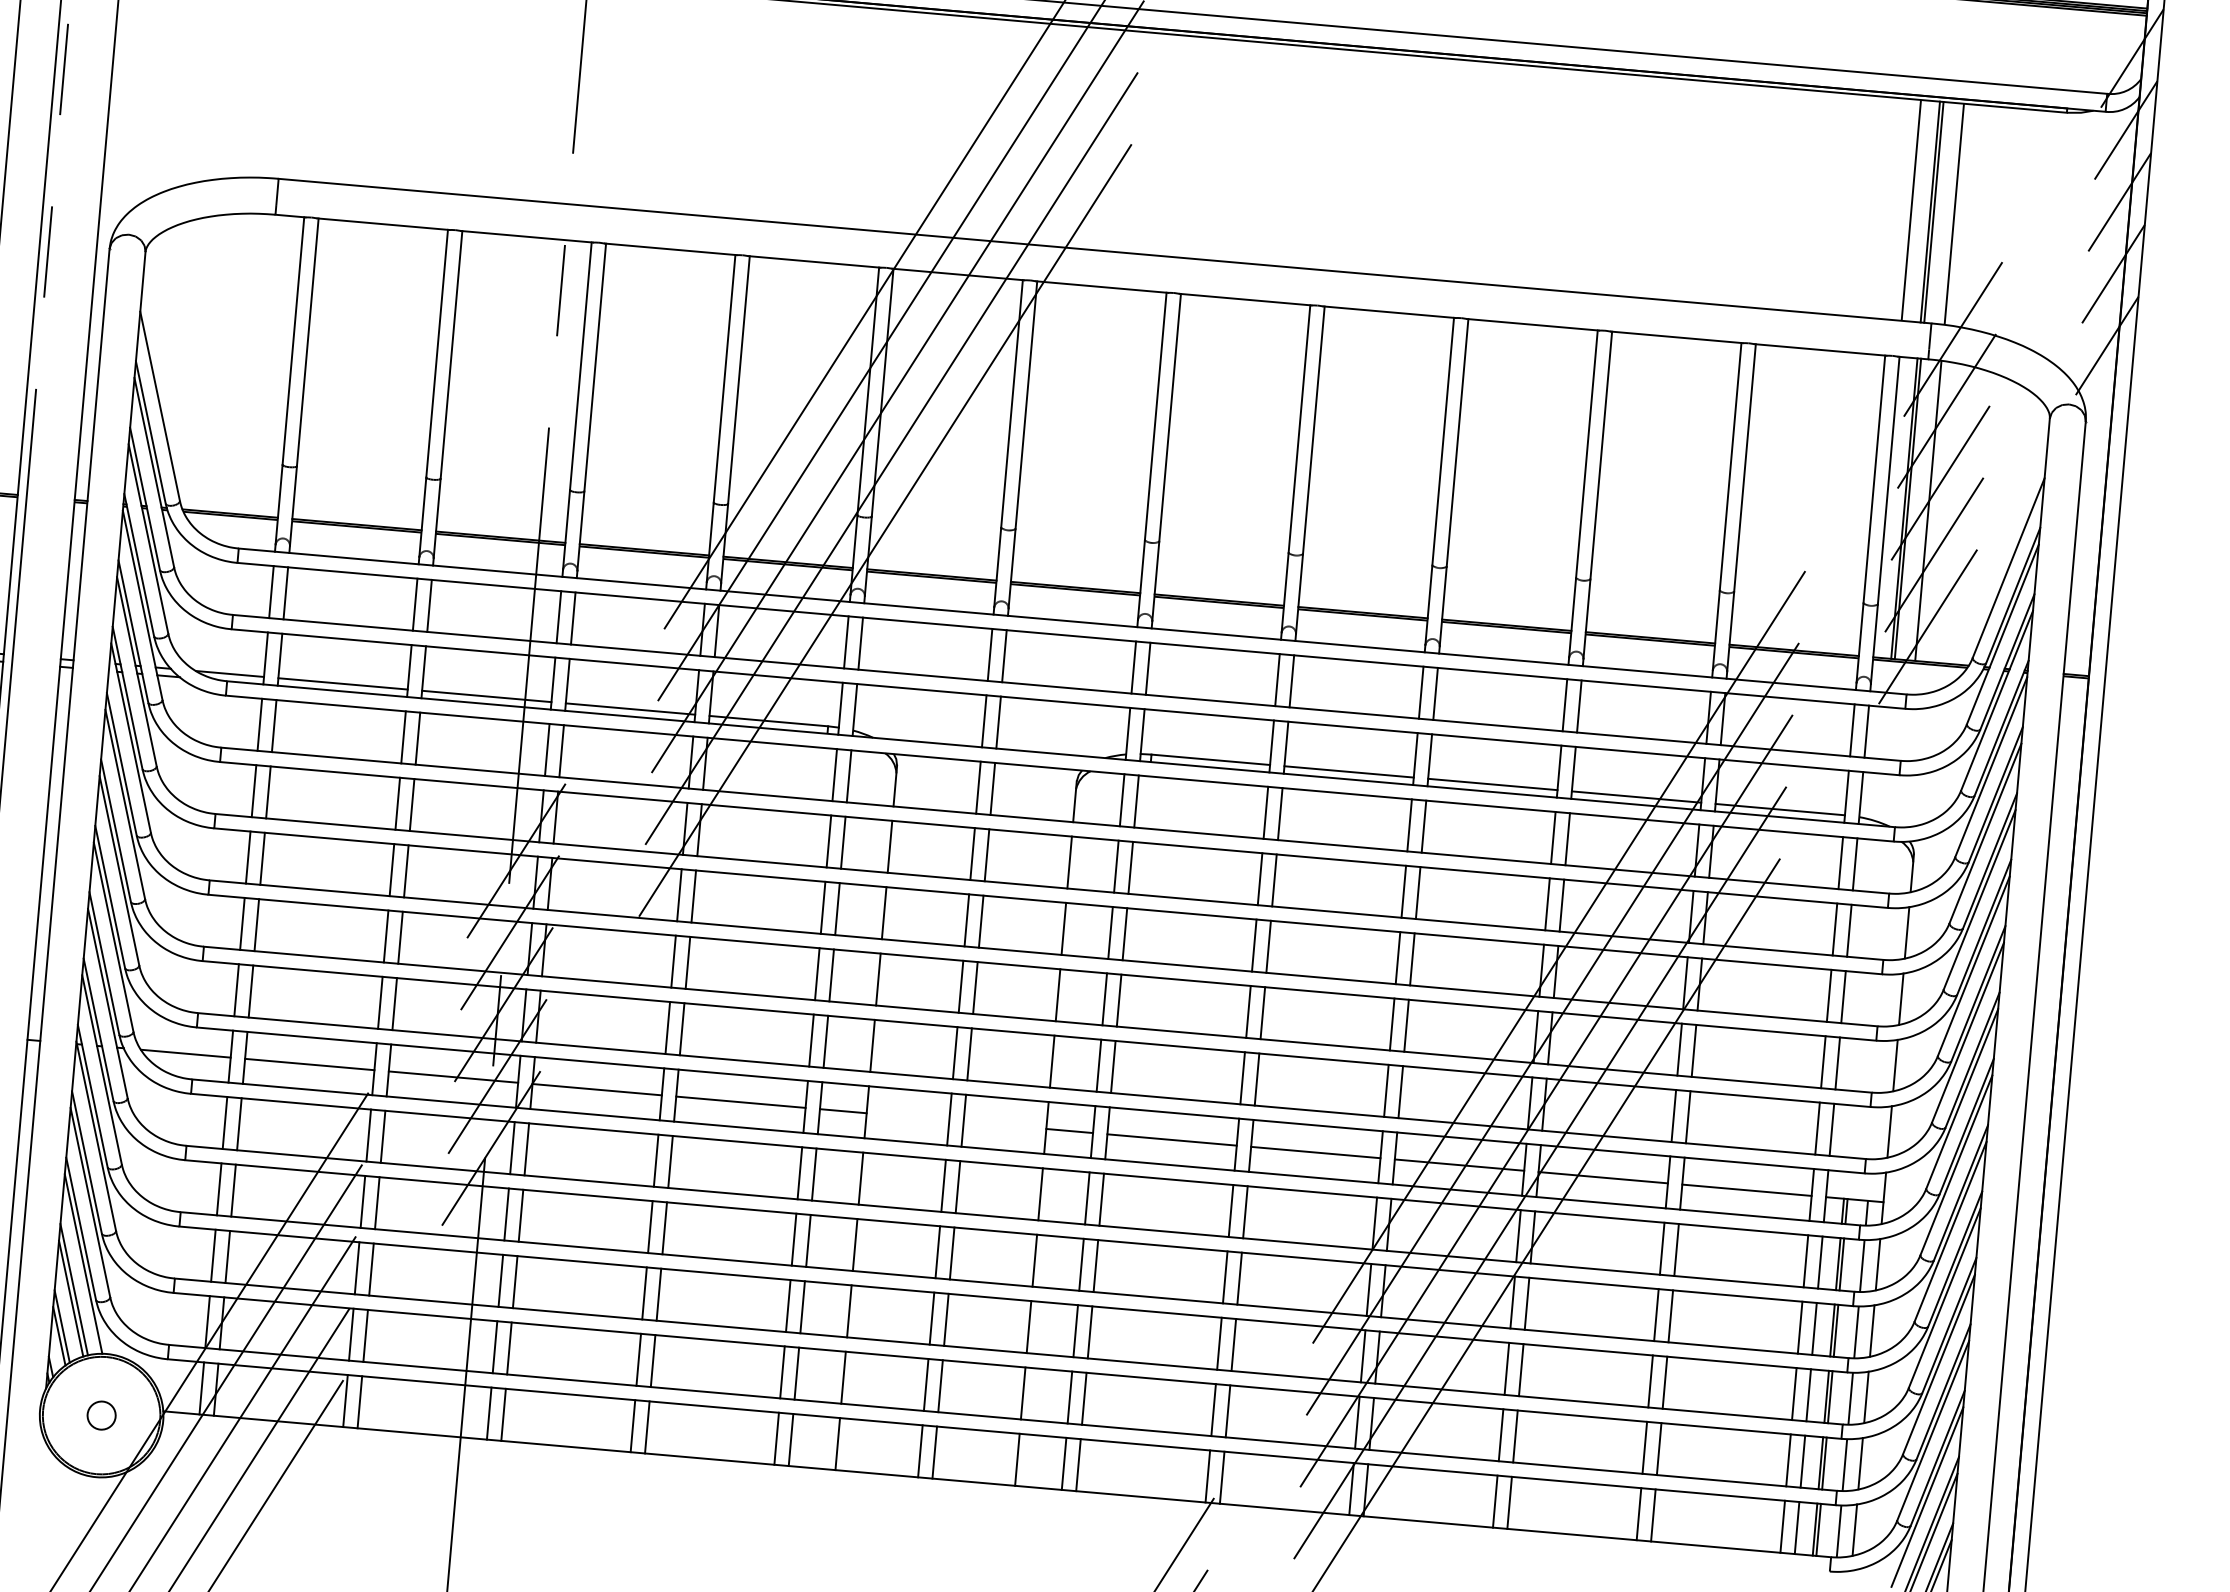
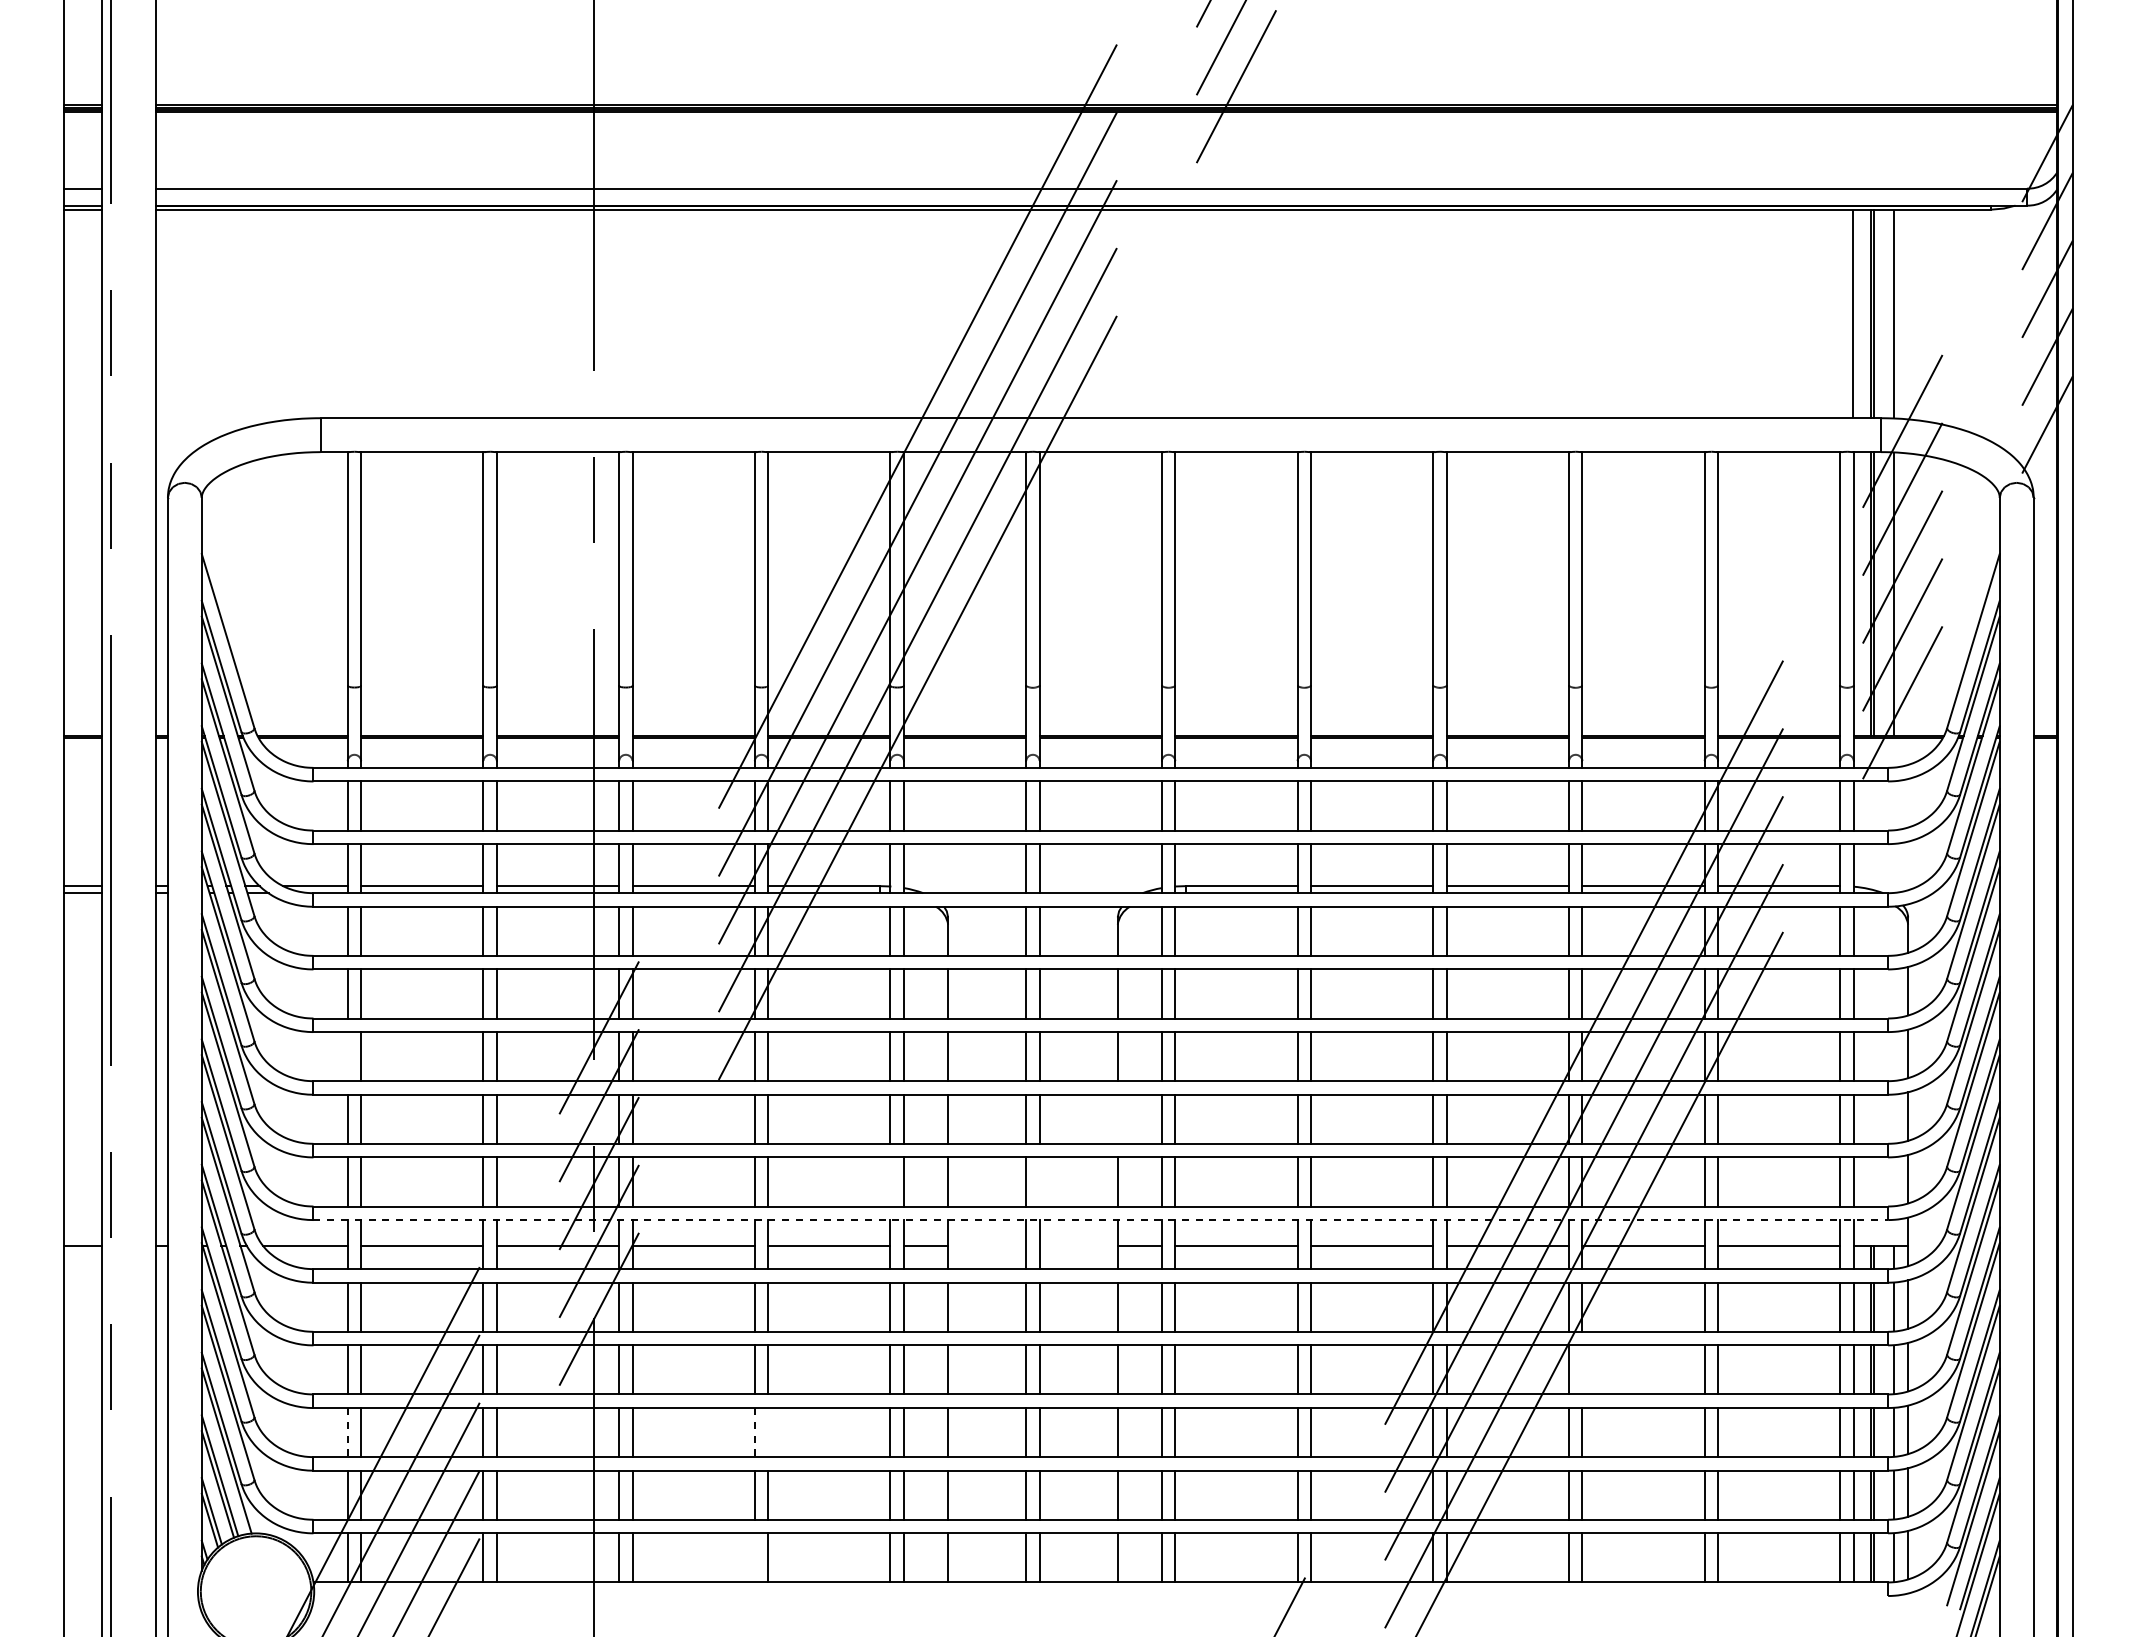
line: (248, 857) -> (347, 1056), removed
line: (1057, 994) -> (1117, 1118), removed
line: (811, 1040) -> (890, 1181), removed
line: (969, 1053) -> (1039, 1181), removed
line: (1031, 1100) -> (1101, 1220), solid -> dashed
line: (213, 1255) -> (347, 1432), solid -> dashed
line: (644, 1293) -> (754, 1432), solid -> dashed
line: (659, 1294) -> (768, 1432), removed
line: (1527, 1303) -> (1582, 1369), removed
circle: (102, 1415) -> (256, 1591), removed
line: (632, 1425) -> (754, 1557), removed

